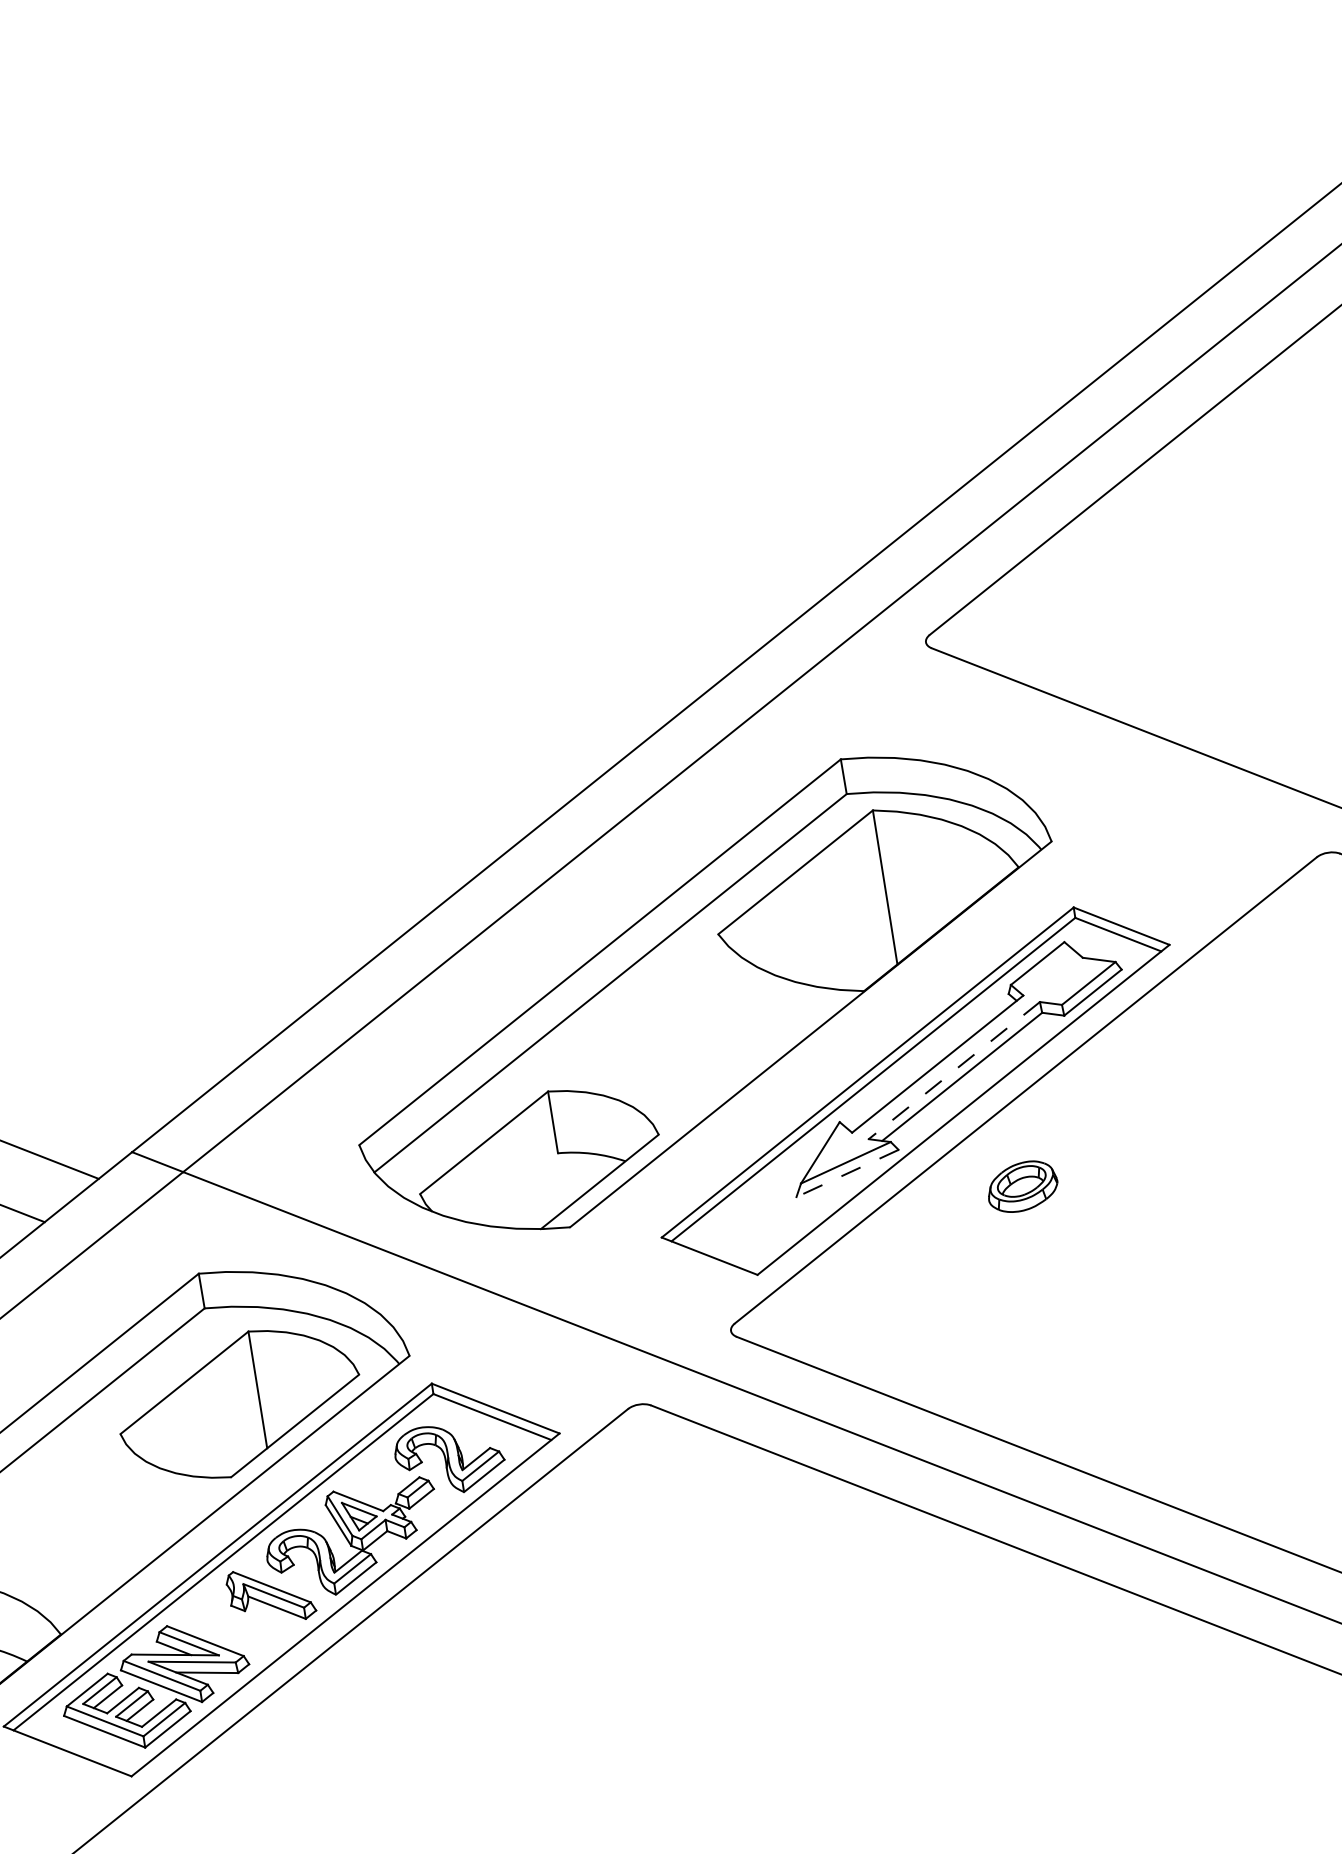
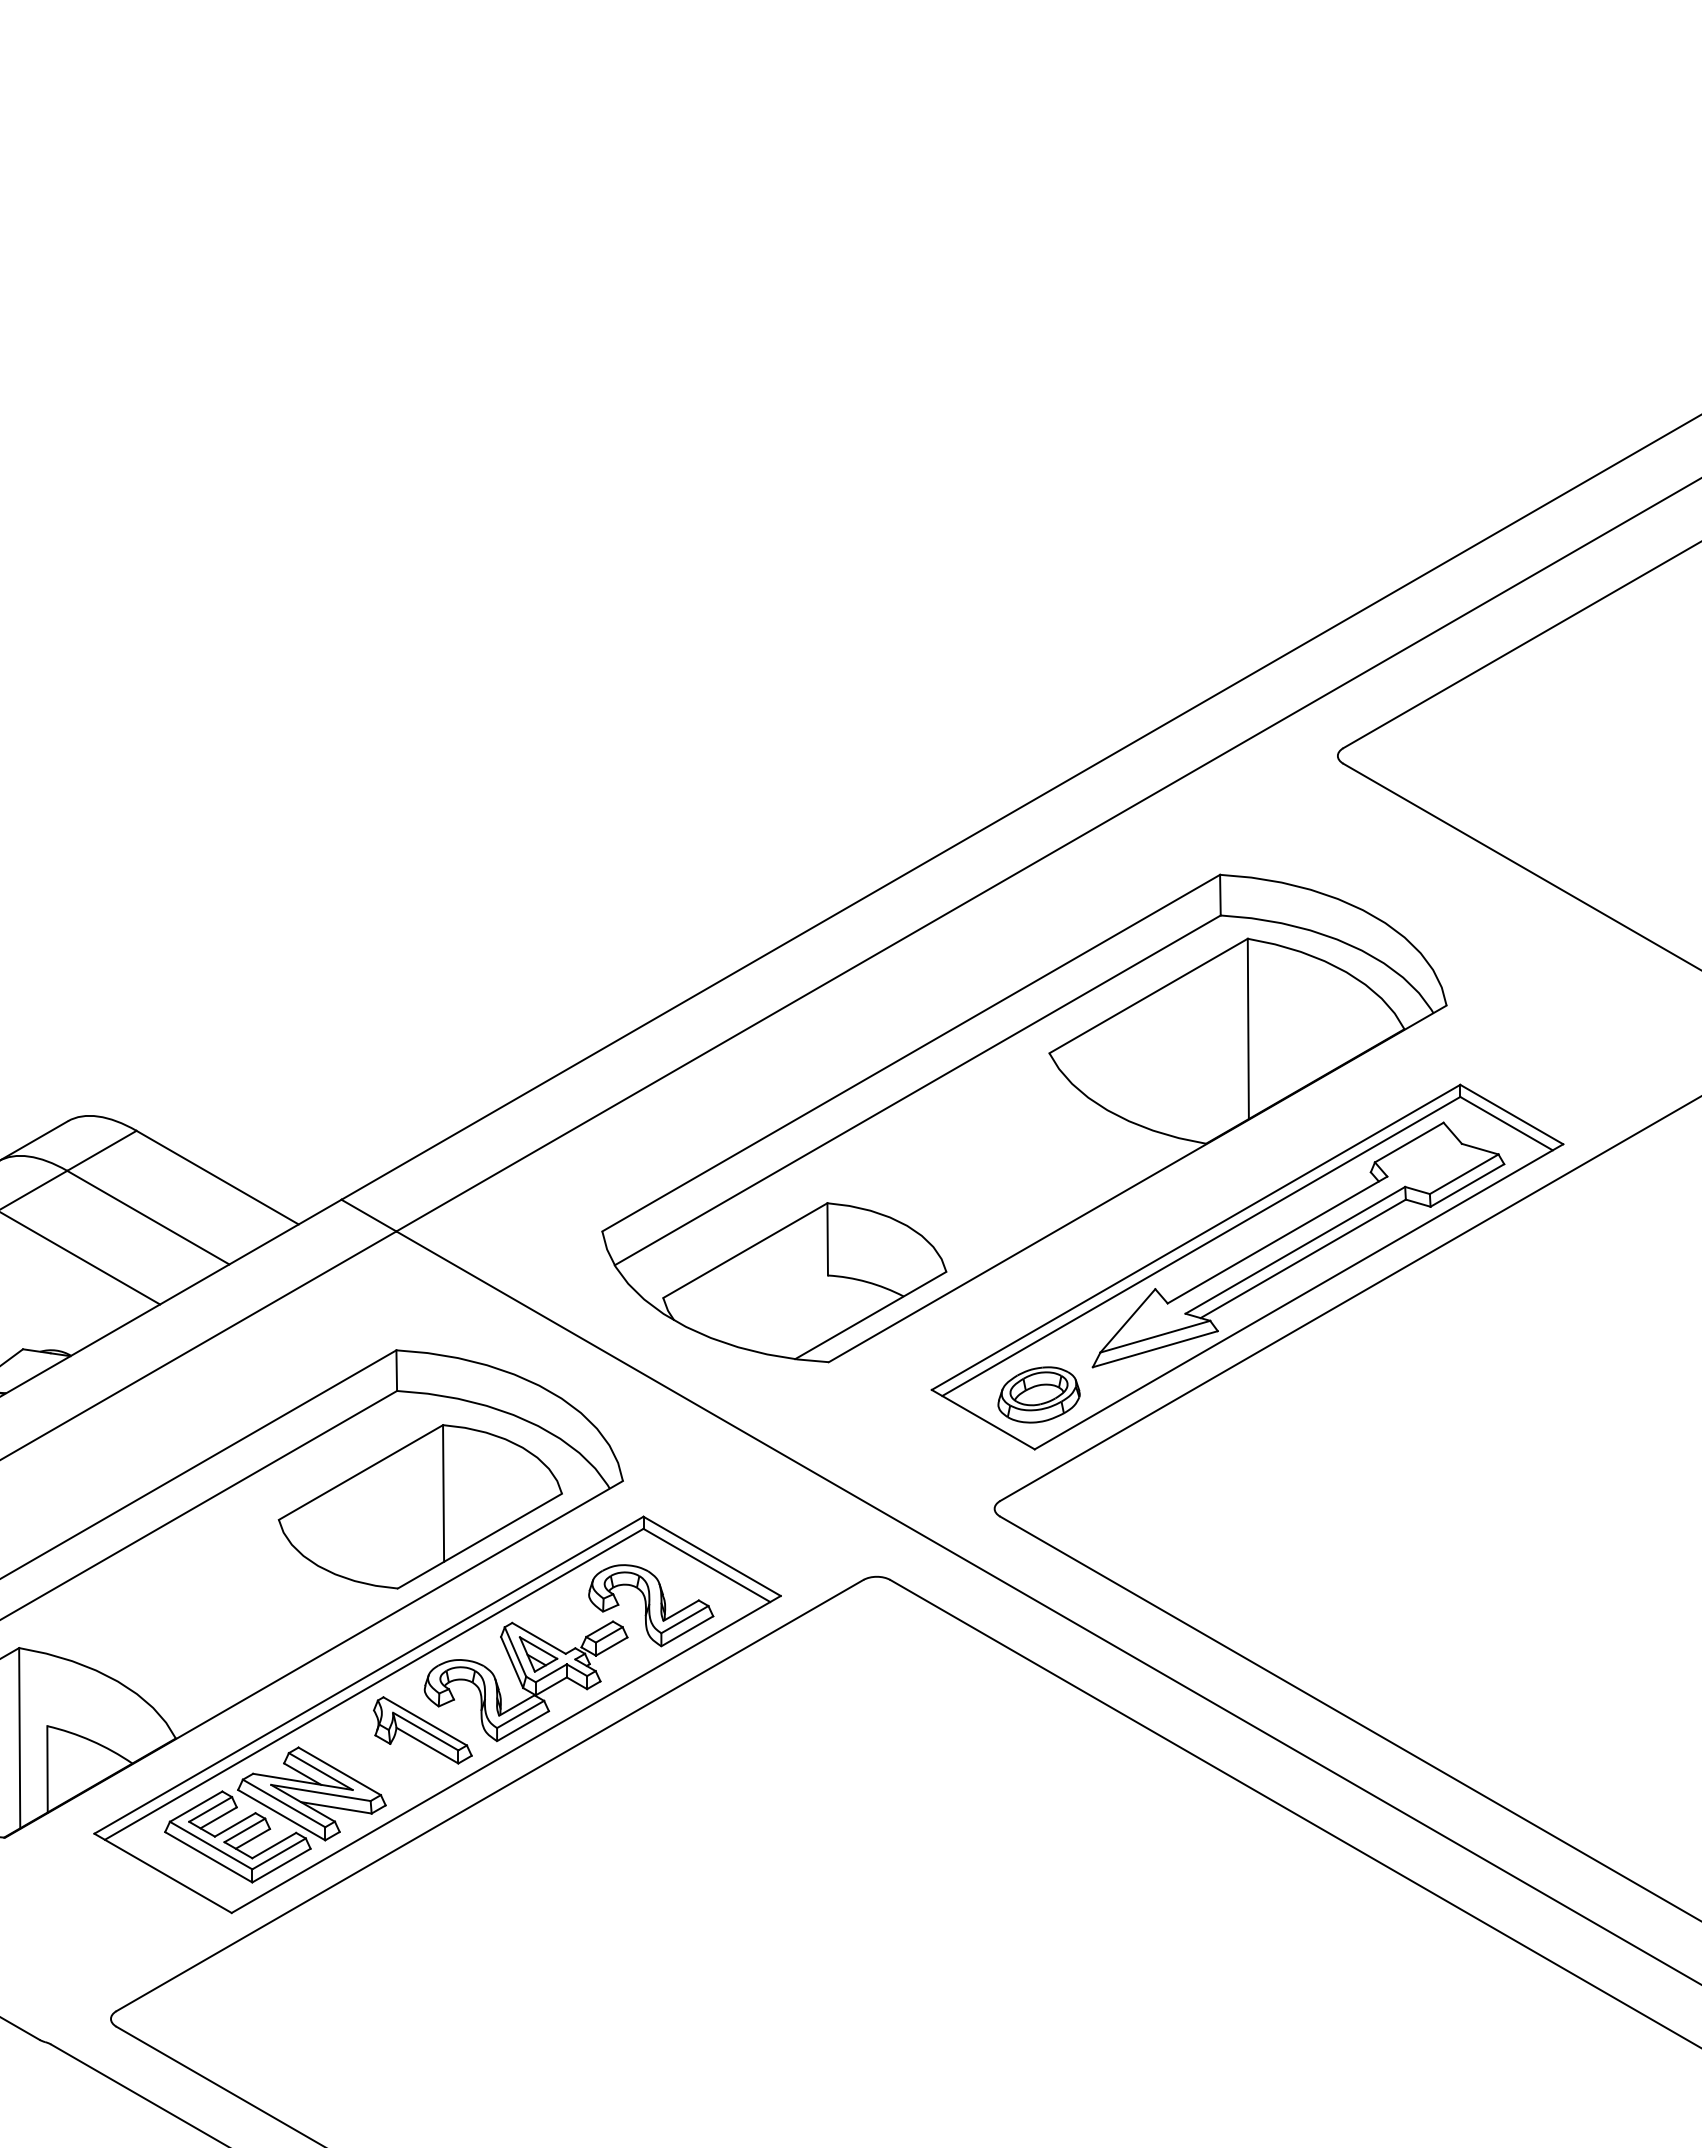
line: (954, 1070) -> (1295, 1250), dashed -> solid
line: (846, 1173) -> (1154, 1349), dashed -> solid
part: (1022, 1186) -> (1038, 1394), moved

